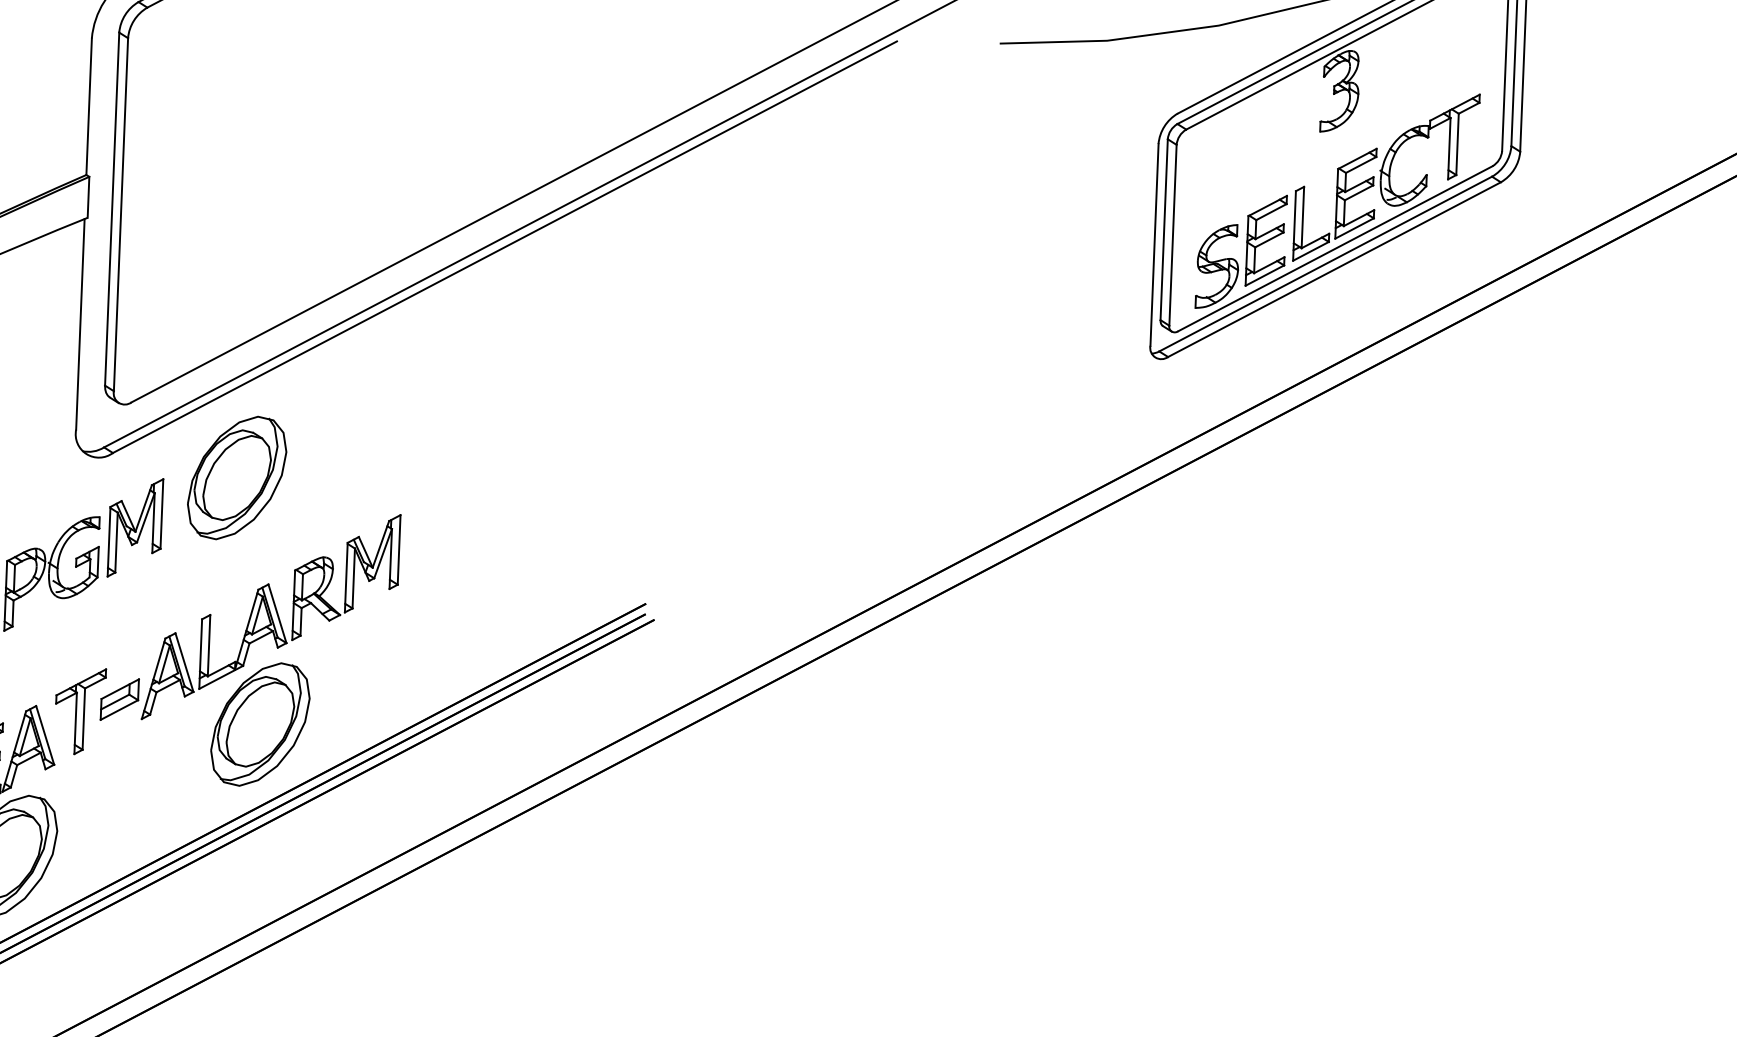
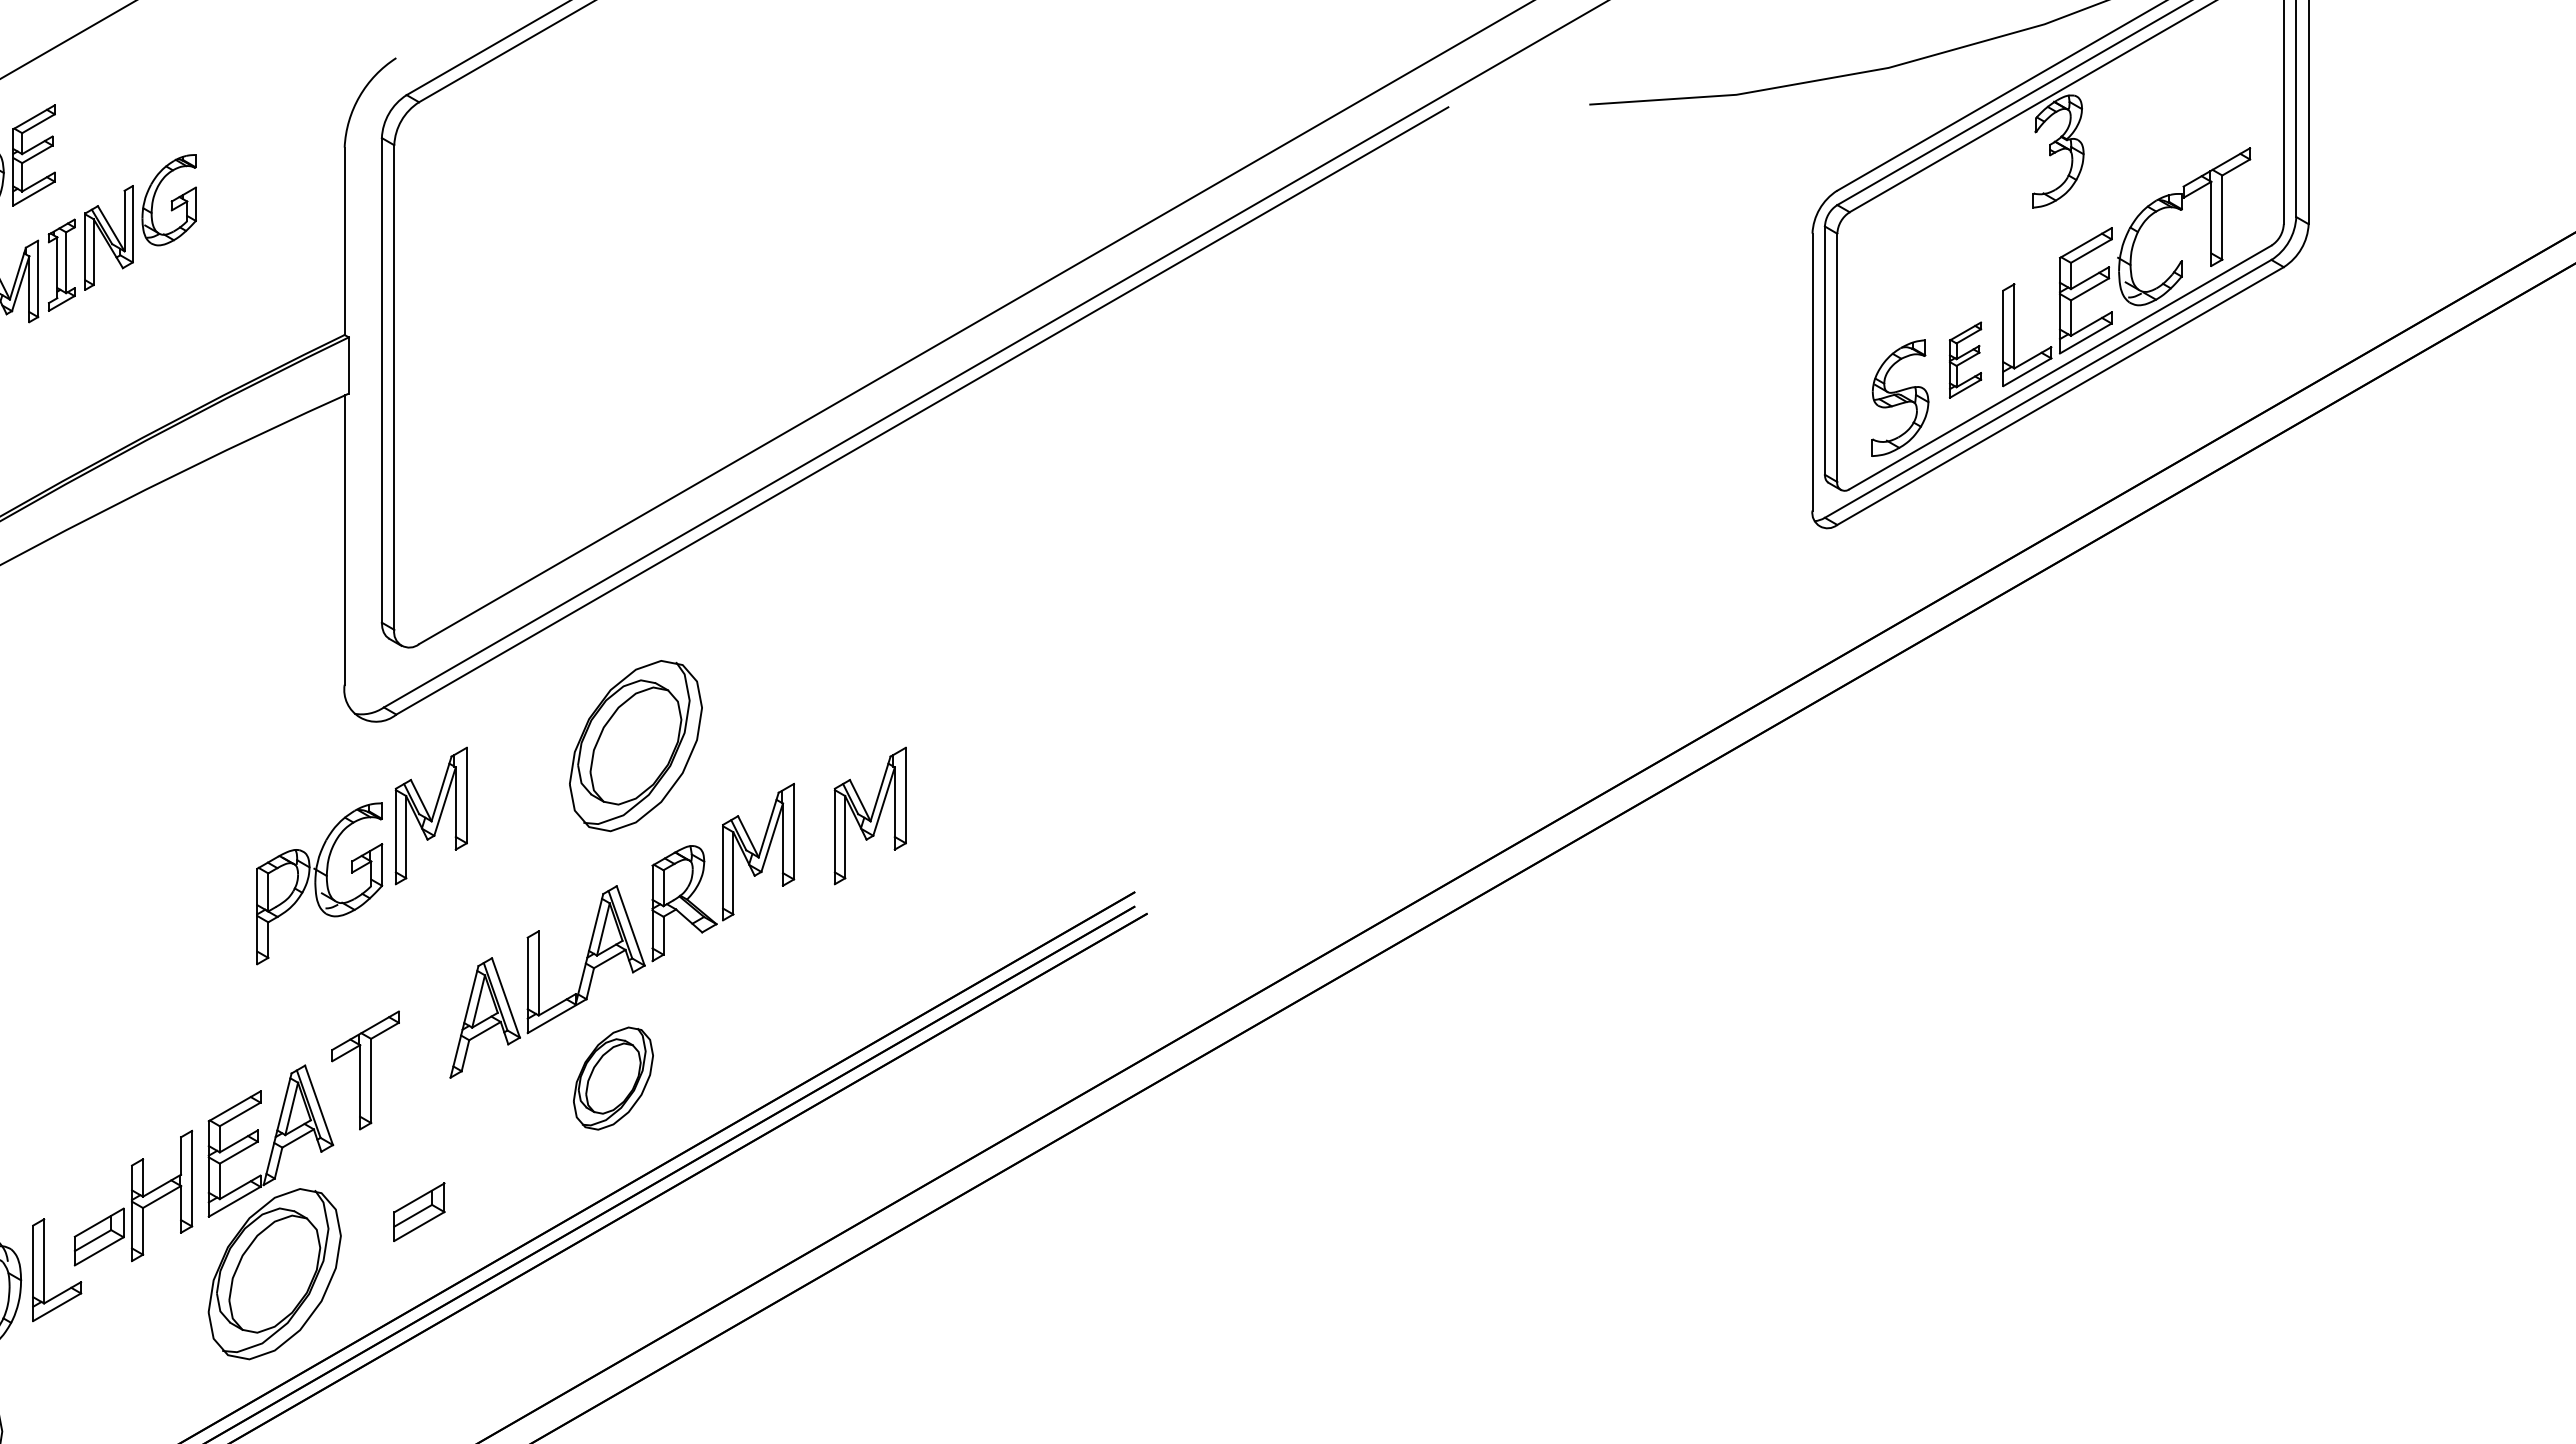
part: (1266, 240) -> (1965, 359), size x0.6
part: (236, 478) -> (635, 746), moved
part: (454, 540) -> (869, 815), added
part: (119, 699) -> (419, 1211), moved
part: (260, 724) -> (613, 1078), size x0.6

